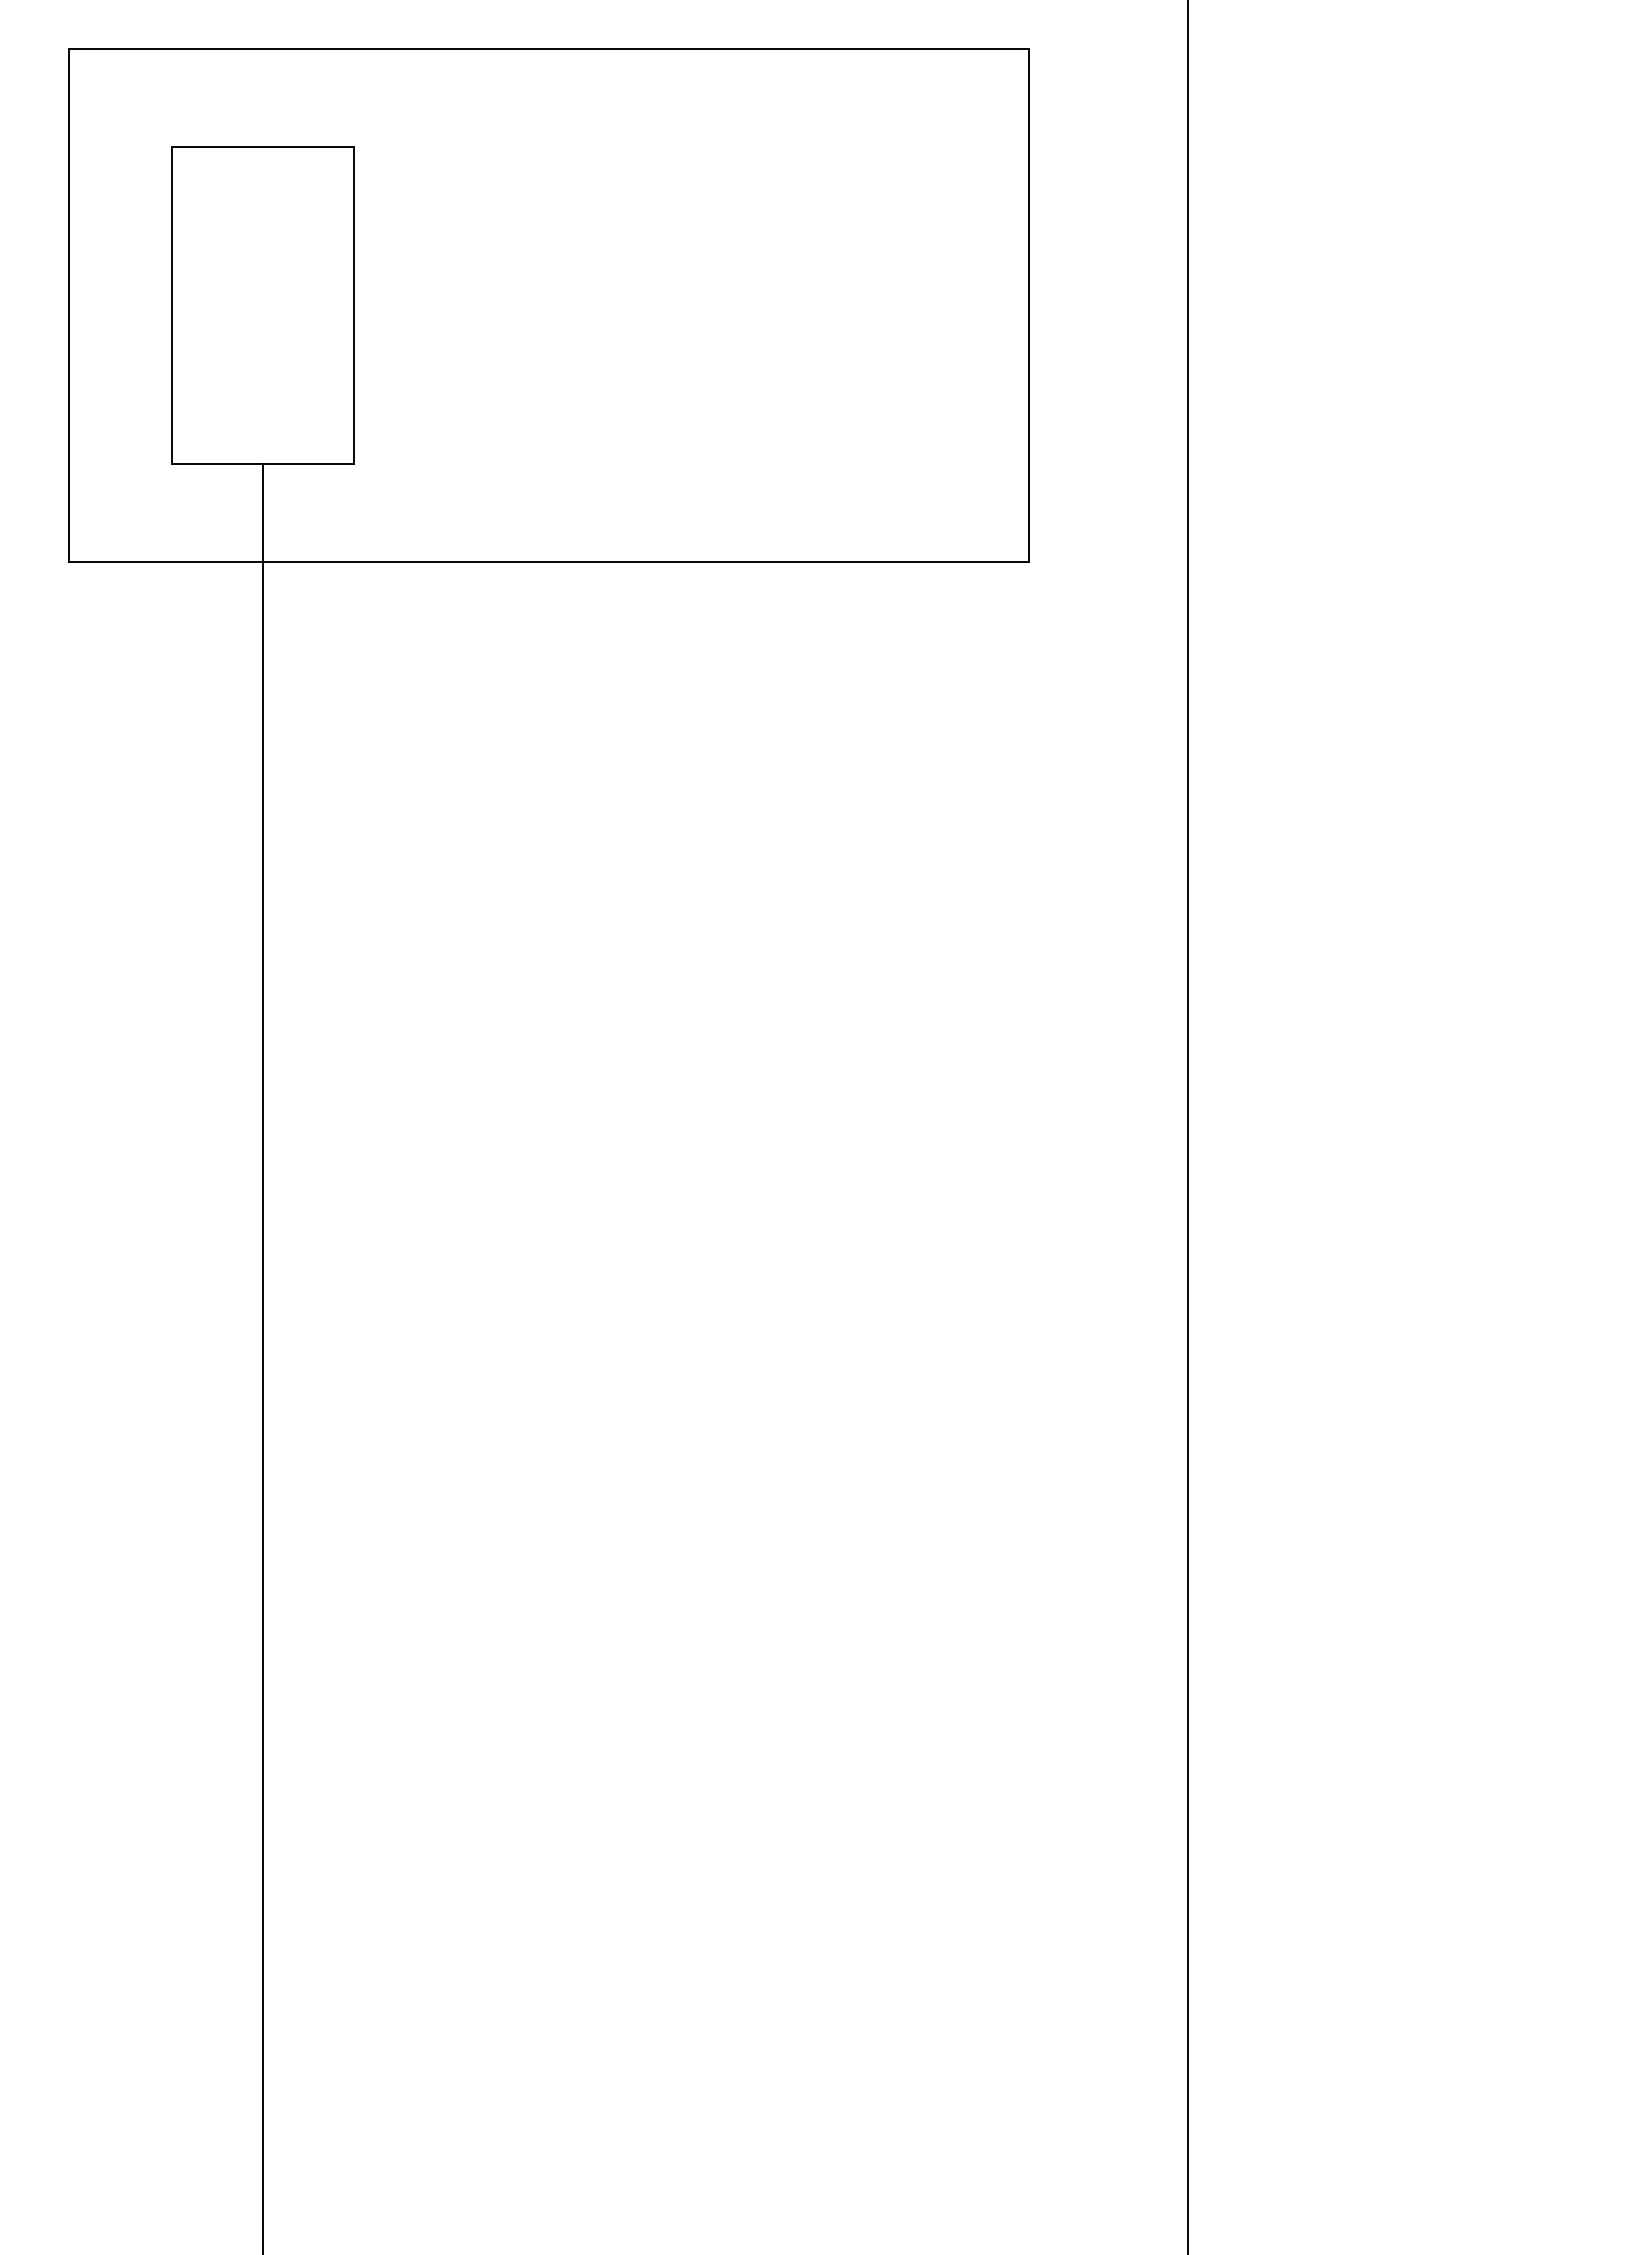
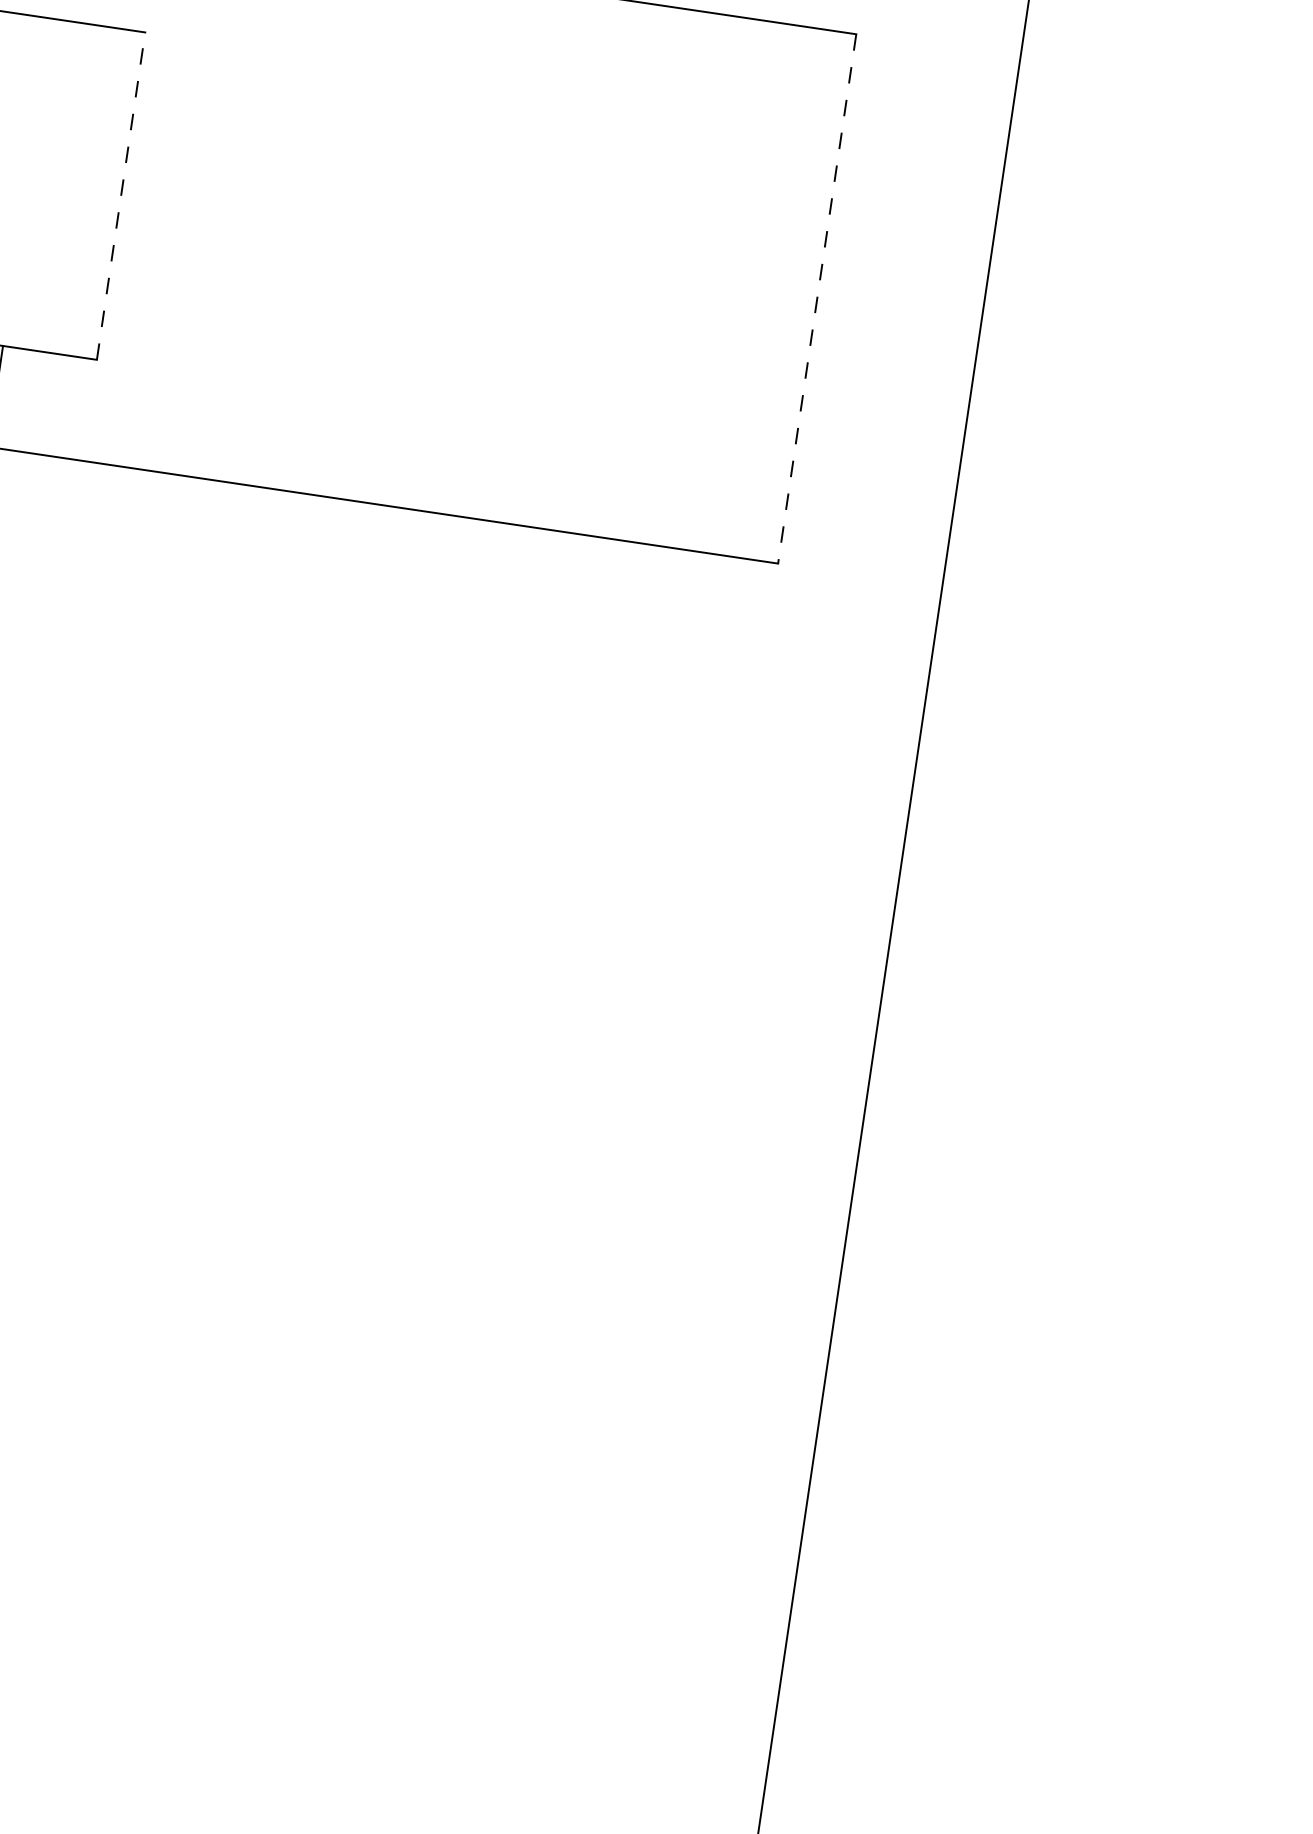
line: (354, 305) -> (121, 196), solid -> dashed
line: (1029, 305) -> (817, 299), solid -> dashed

